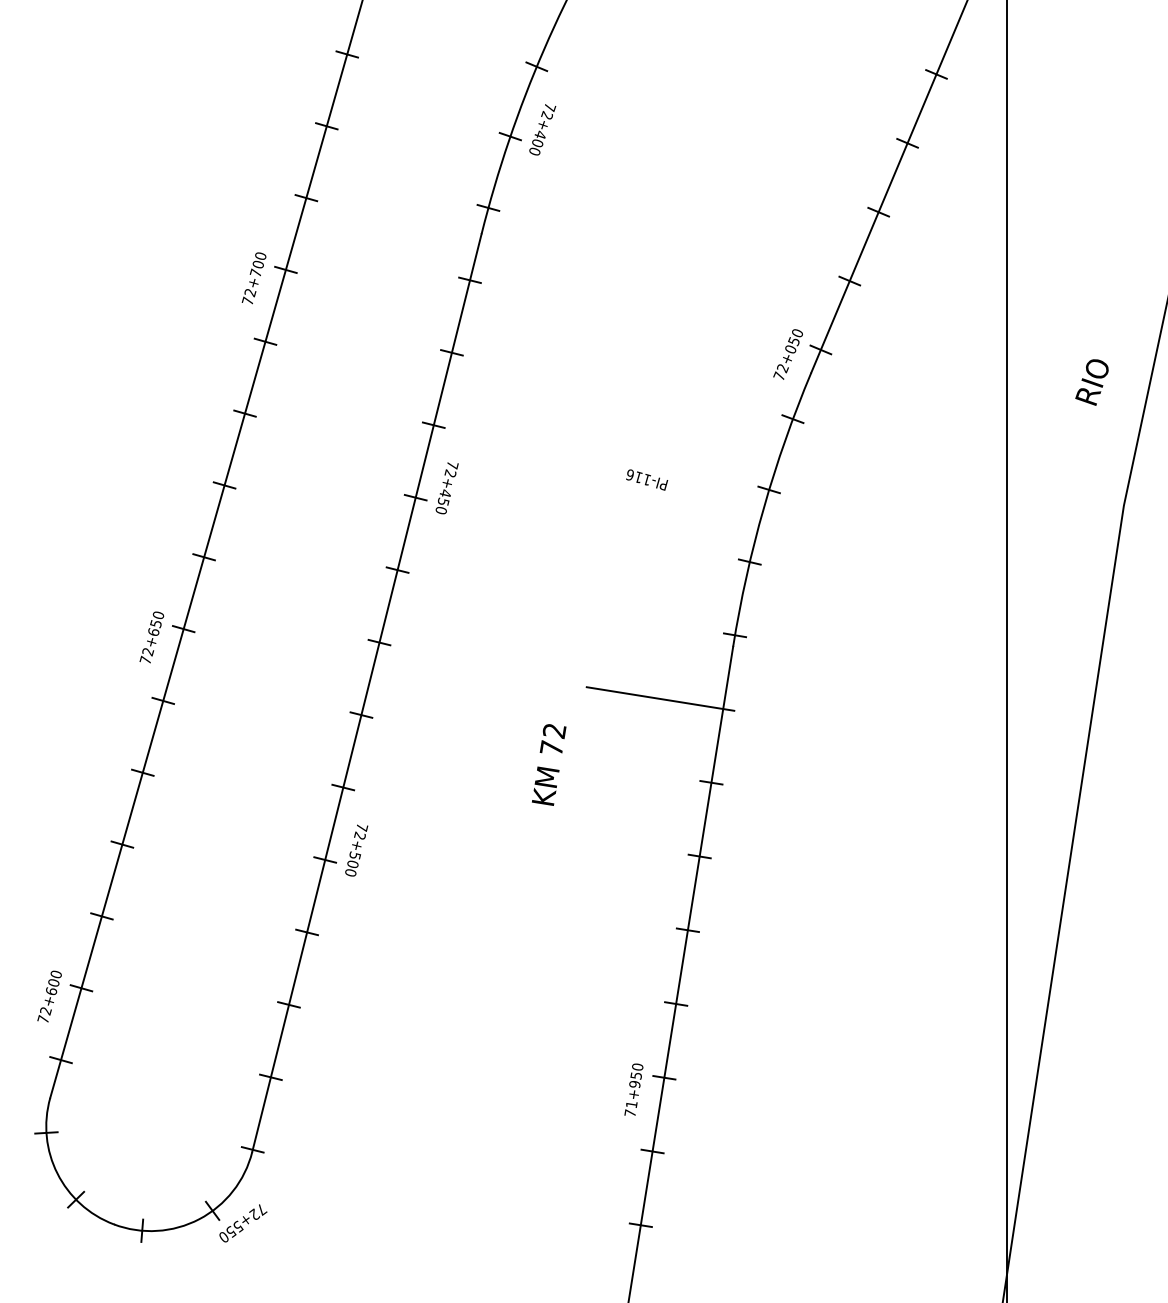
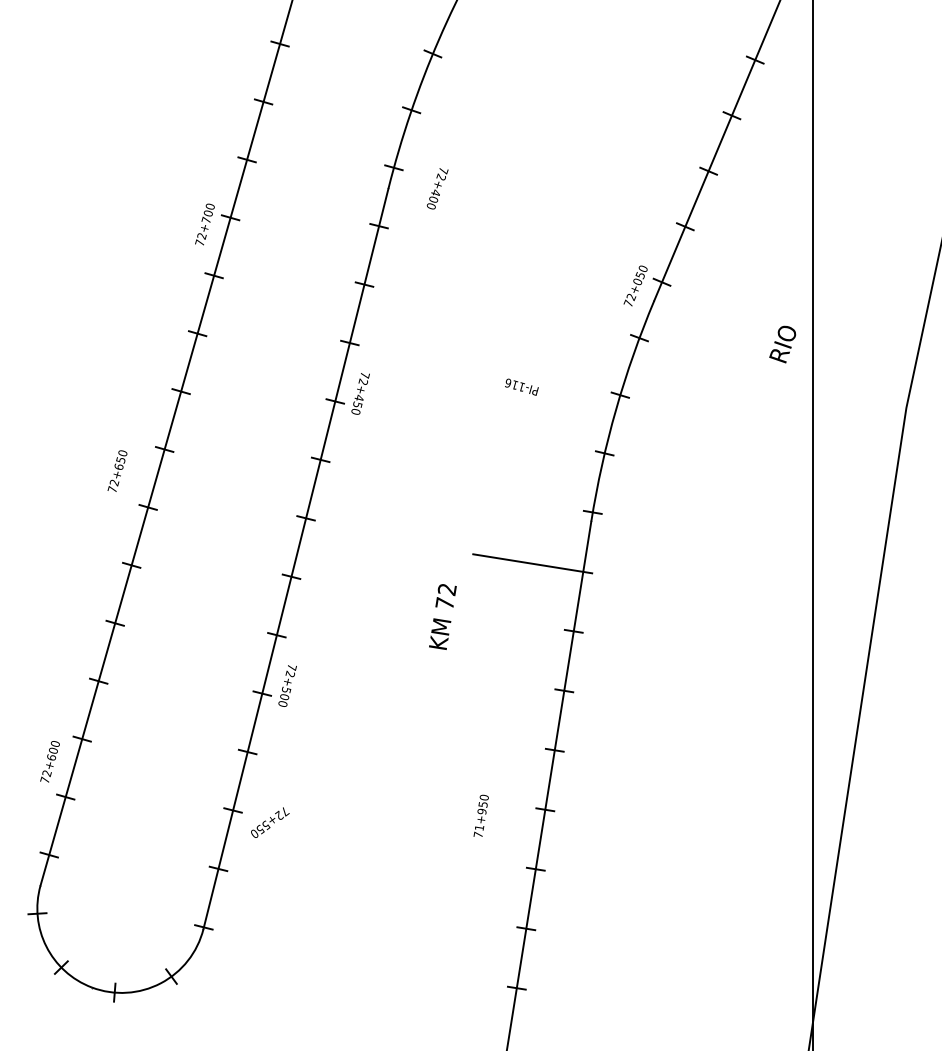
text: (542, 129) -> (437, 188), moved
text: (1091, 382) -> (782, 344), moved
text: (151, 636) -> (117, 470), moved
text: (48, 996) -> (49, 761), moved
text: (632, 1089) -> (480, 815), moved
text: (243, 1223) -> (270, 822), moved

